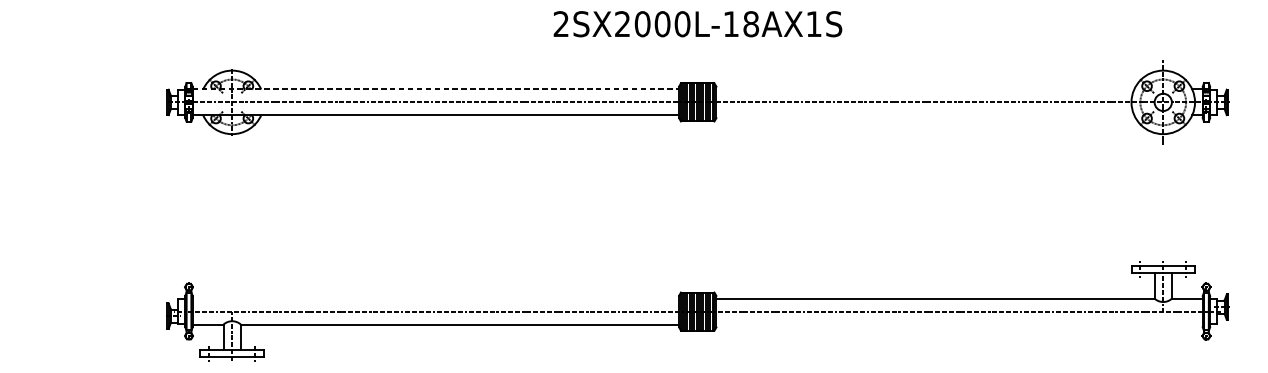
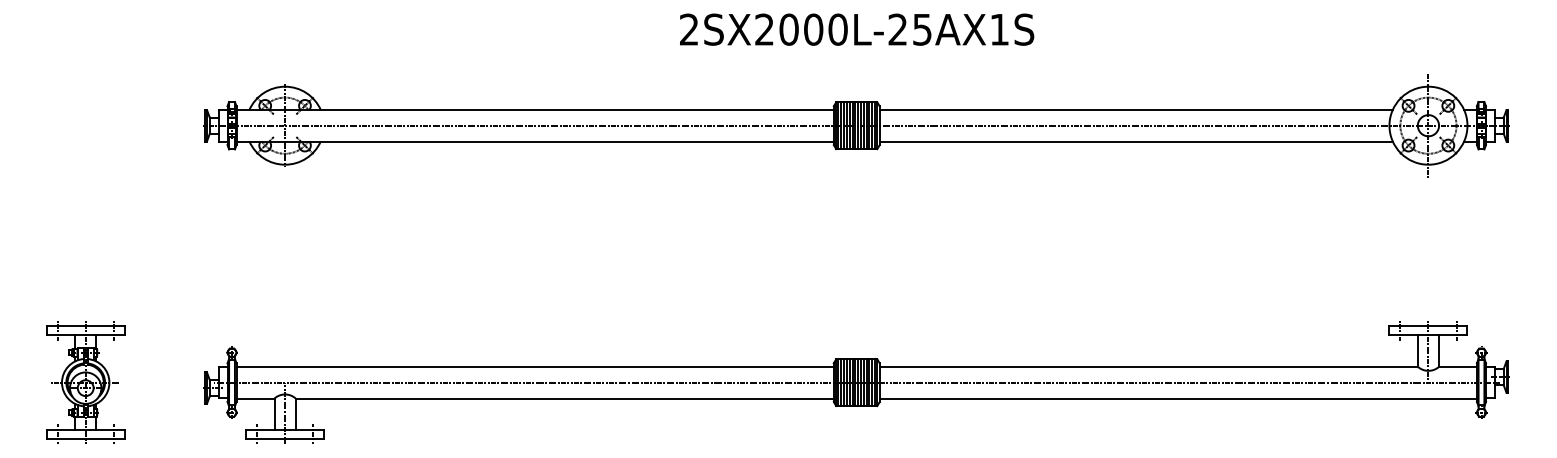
text: (741, 24) -> (910, 29), 2SX2000L-18AX1S -> 2SX2000L-25AX1S
line: (436, 89) -> (535, 109), dashed -> solid
line: (924, 89) -> (1135, 109), added
line: (924, 115) -> (1135, 141), added
line: (435, 298) -> (534, 366), added
part: (69, 311) -> (85, 382), added
line: (958, 324) -> (1177, 398), added

